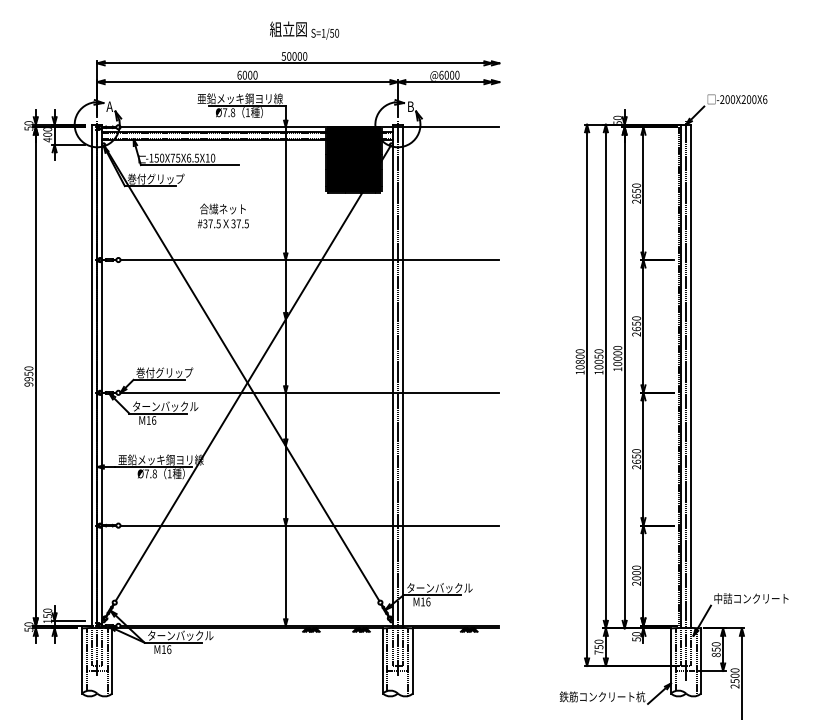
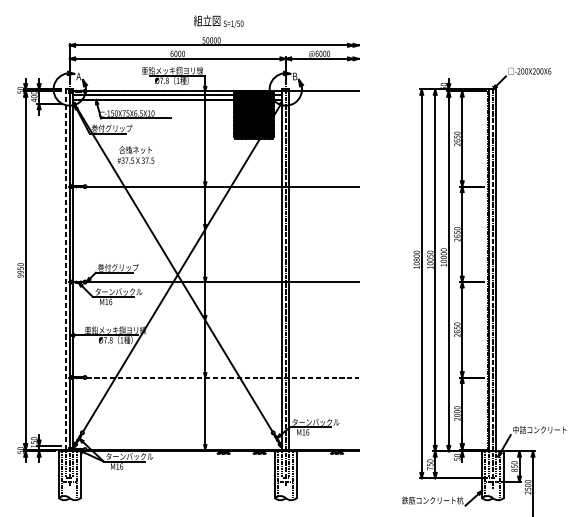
text: (223, 215) -> (136, 154), moved
line: (92, 376) -> (66, 270), solid -> dashed
line: (310, 525) -> (223, 377), solid -> dashed

